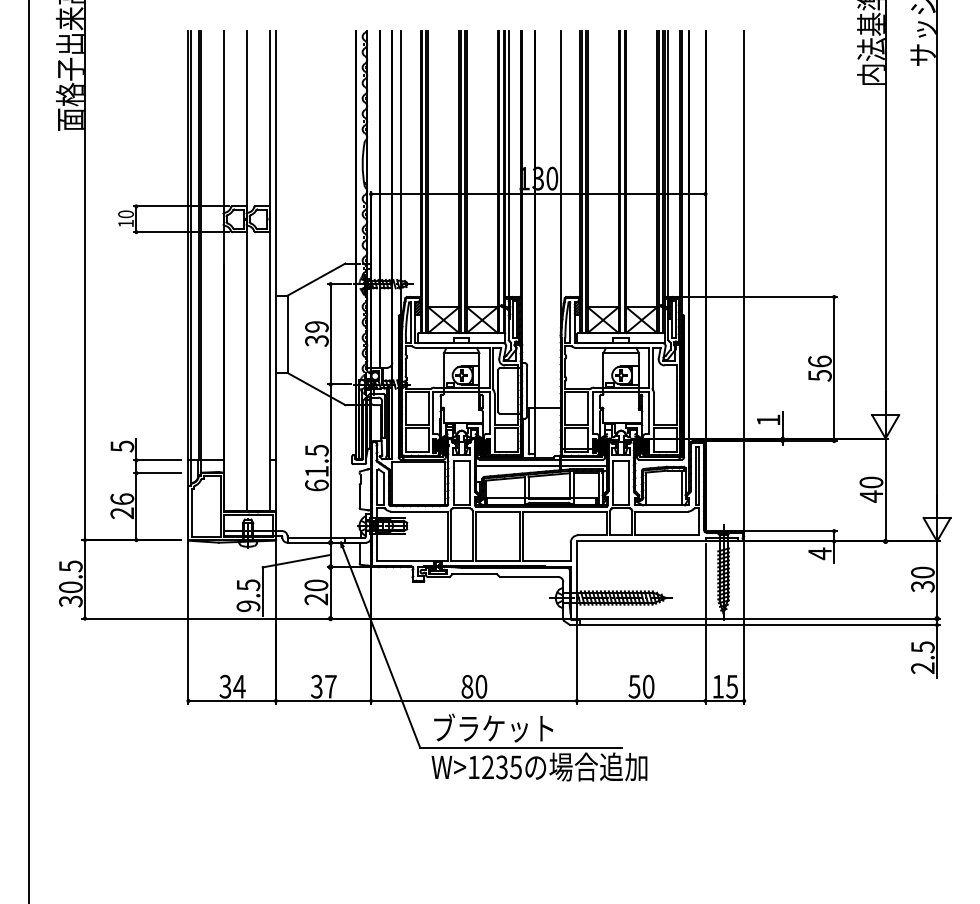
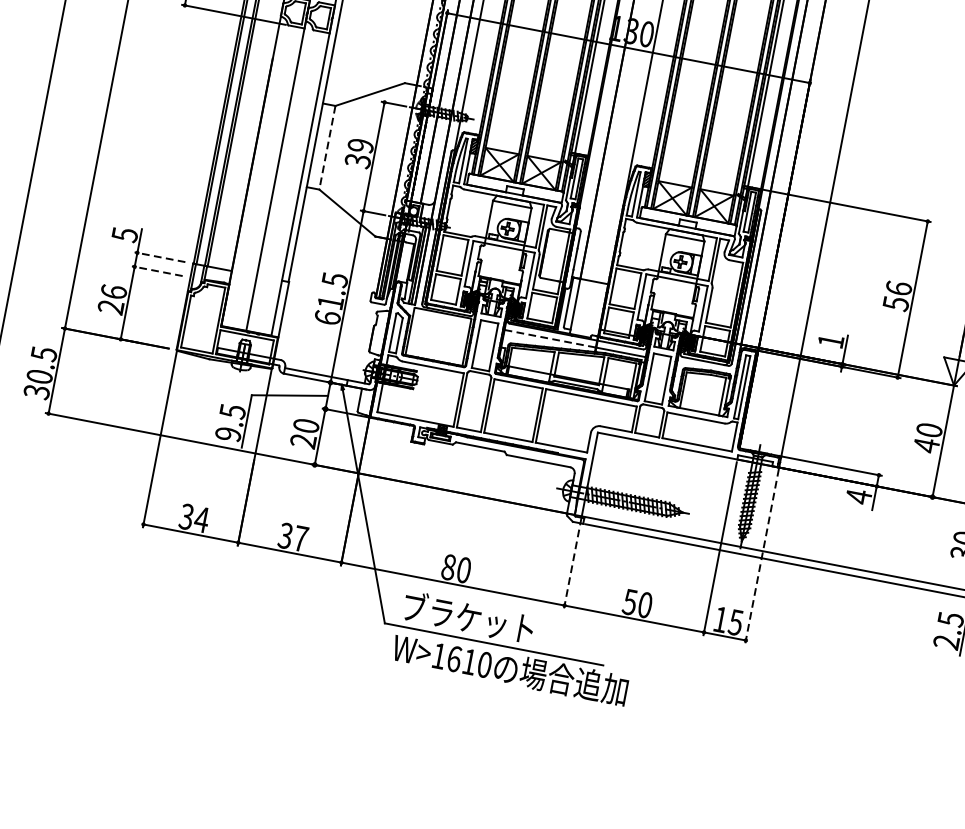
line: (287, 334) -> (327, 147), solid -> dashed
line: (156, 460) -> (159, 257), solid -> dashed
line: (518, 466) -> (550, 339), solid -> dashed
line: (156, 473) -> (156, 271), solid -> dashed
line: (744, 623) -> (762, 556), solid -> dashed
line: (576, 661) -> (572, 562), solid -> dashed
text: (501, 767) -> (468, 661), W>1235 -> W>1610

